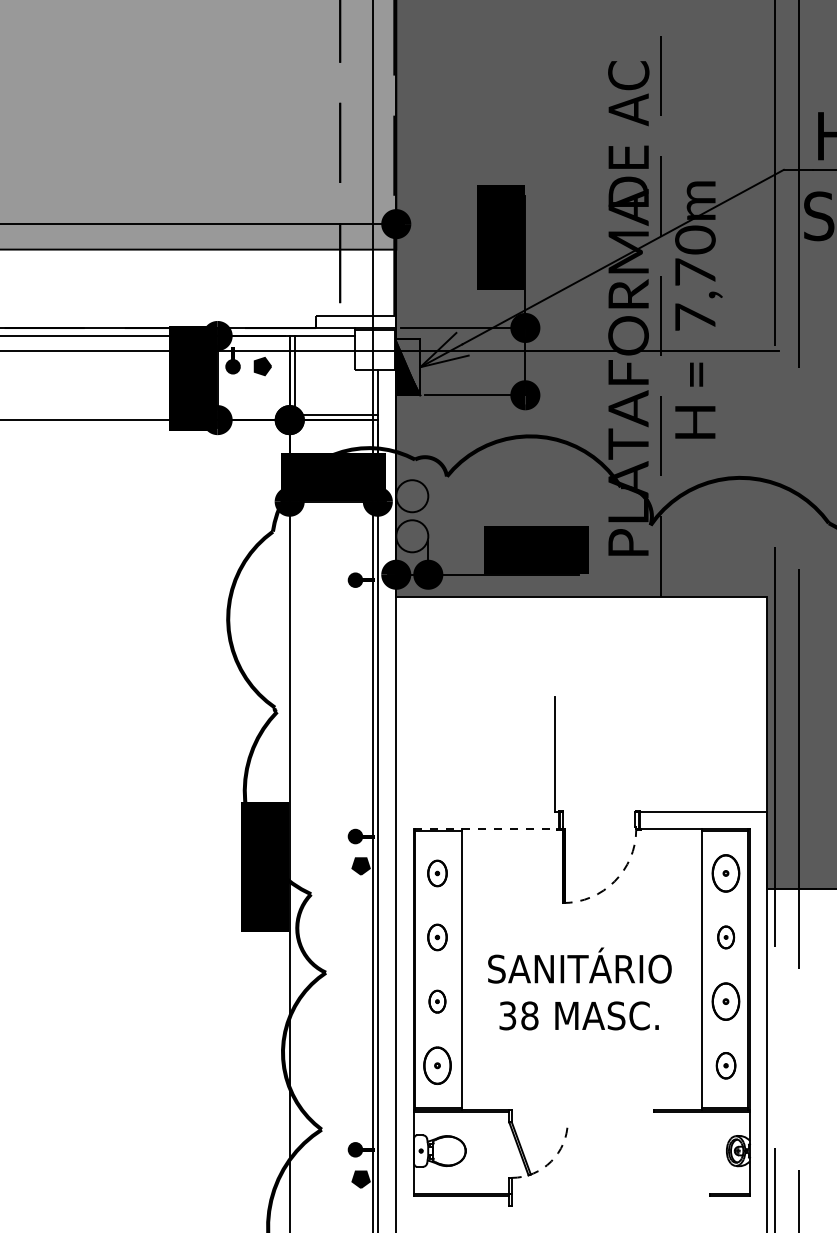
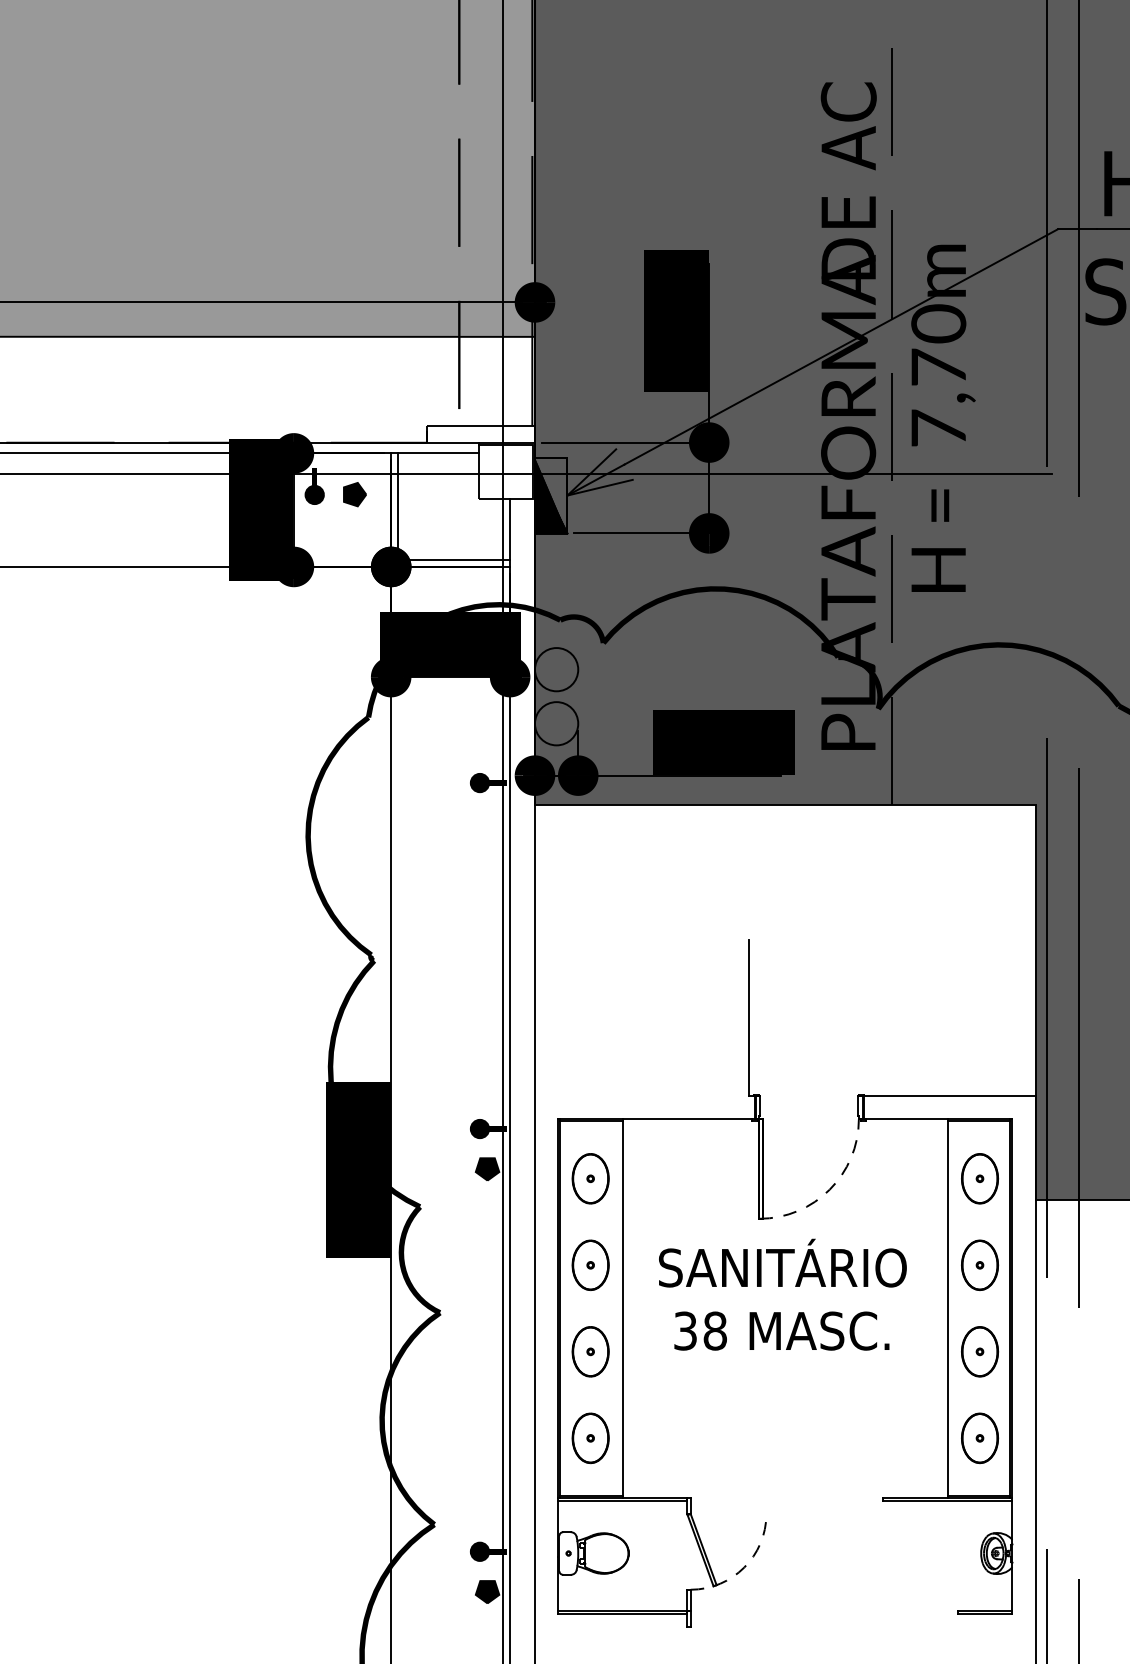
line: (486, 829) -> (656, 1119), dashed -> solid
part: (437, 873) -> (590, 1178), size x1.43
part: (437, 936) -> (590, 1264), size x1.43
part: (726, 936) -> (980, 1264), size x1.67
text: (579, 988) -> (782, 1294), moved
part: (437, 1001) -> (590, 1351), size x1.67
part: (726, 1065) -> (980, 1438), size x1.43

